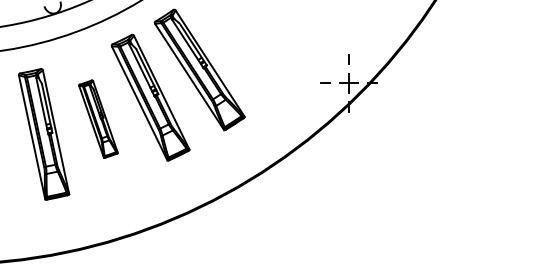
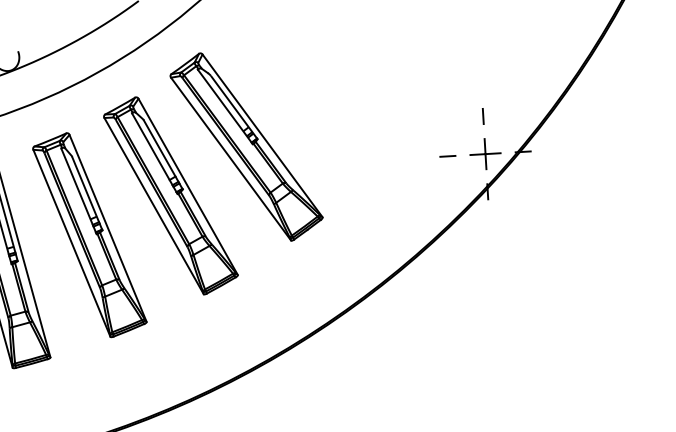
part: (98, 118) -> (89, 233), size x1.67

